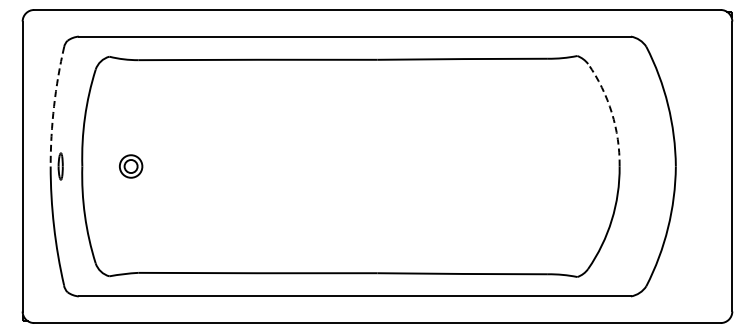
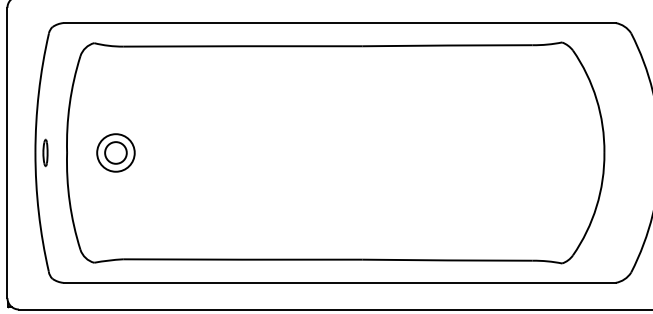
arc: (54, 106) -> (39, 92), dashed -> solid
arc: (611, 112) -> (596, 98), dashed -> solid
part: (130, 166) -> (115, 152), size x1.67

